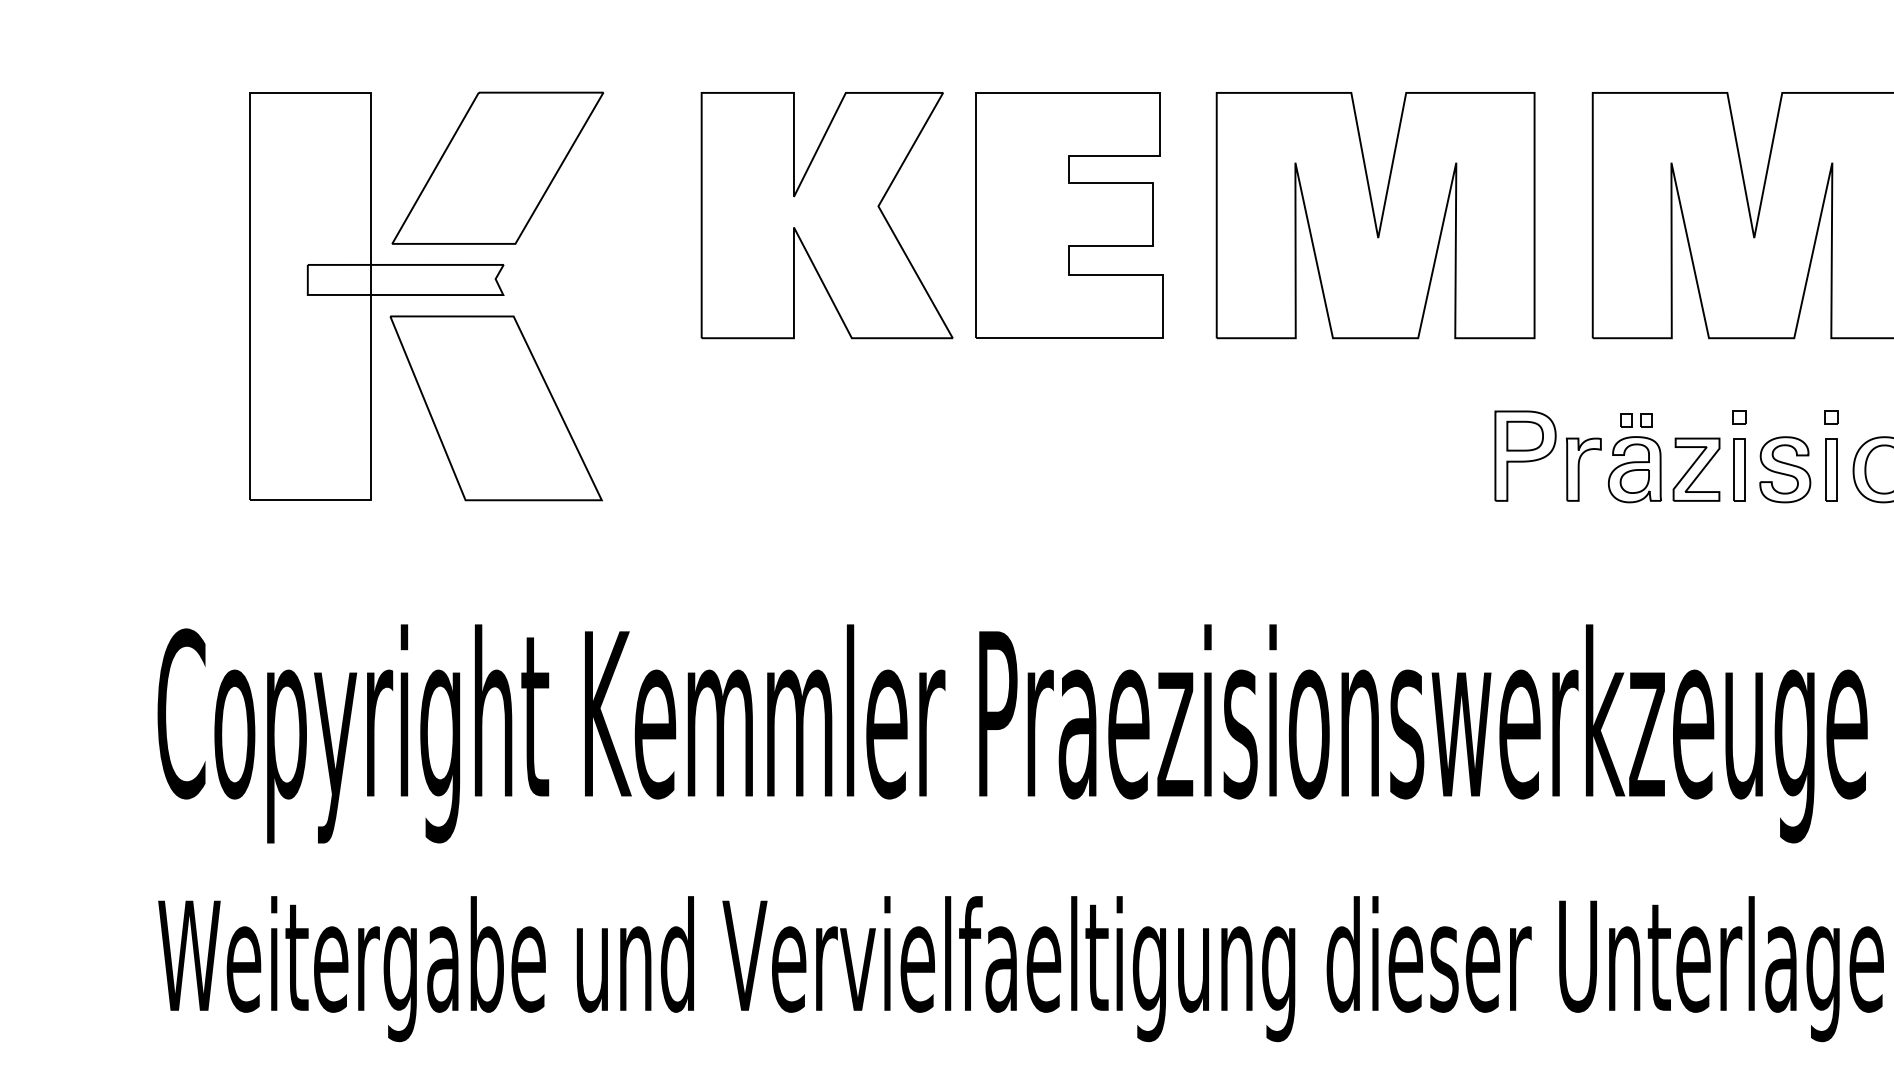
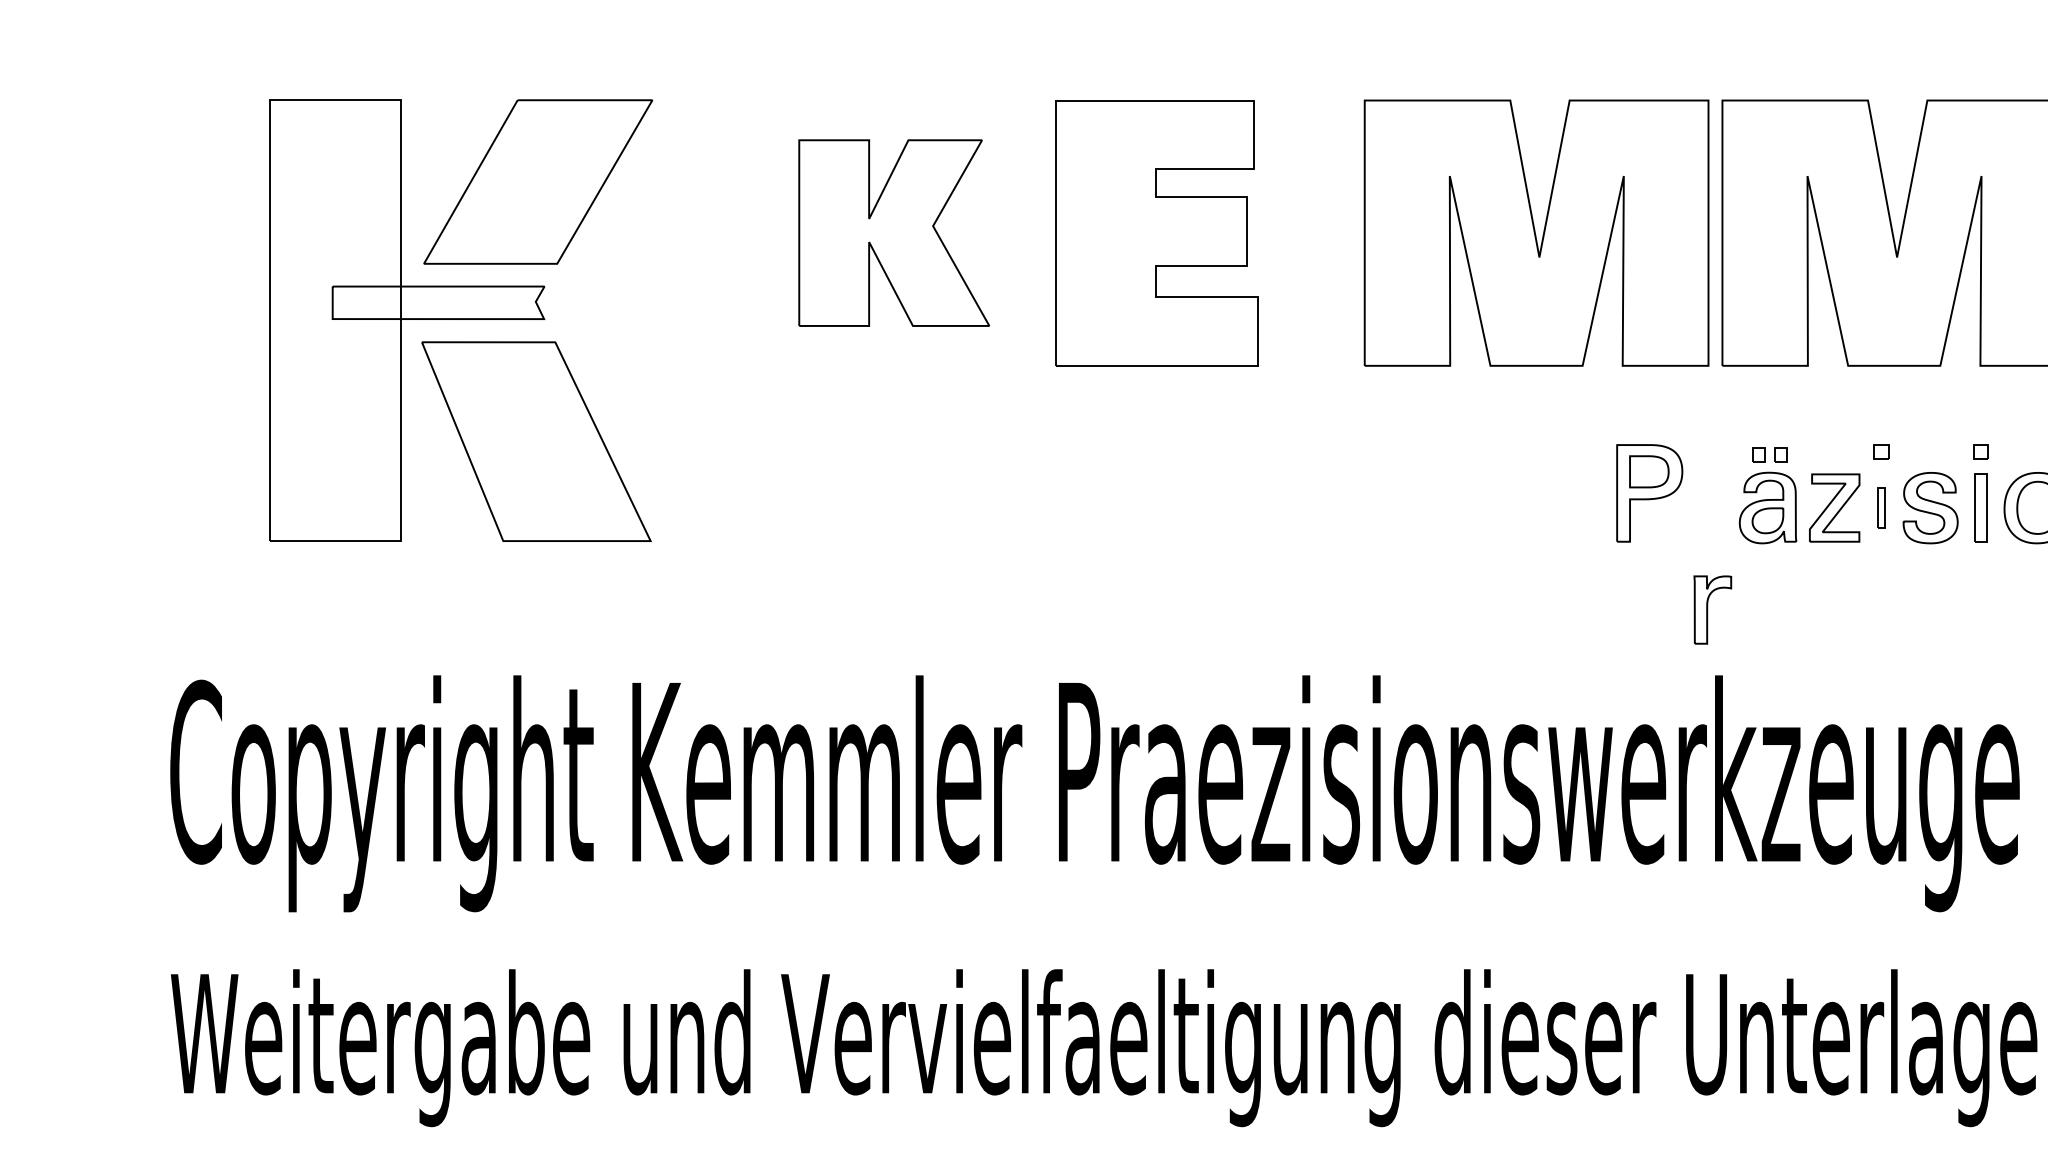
part: (826, 214) -> (893, 232), size x0.7
part: (1375, 214) -> (1536, 232), moved
part: (1583, 469) -> (1712, 609), moved
part: (1739, 469) -> (1881, 507), size x0.6

